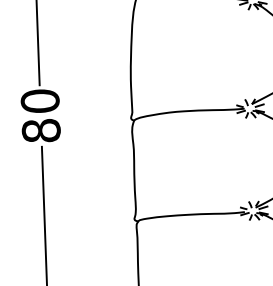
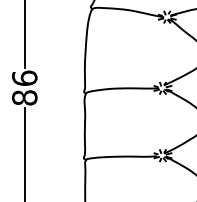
text: (39, 99) -> (24, 77), 80 -> 86

